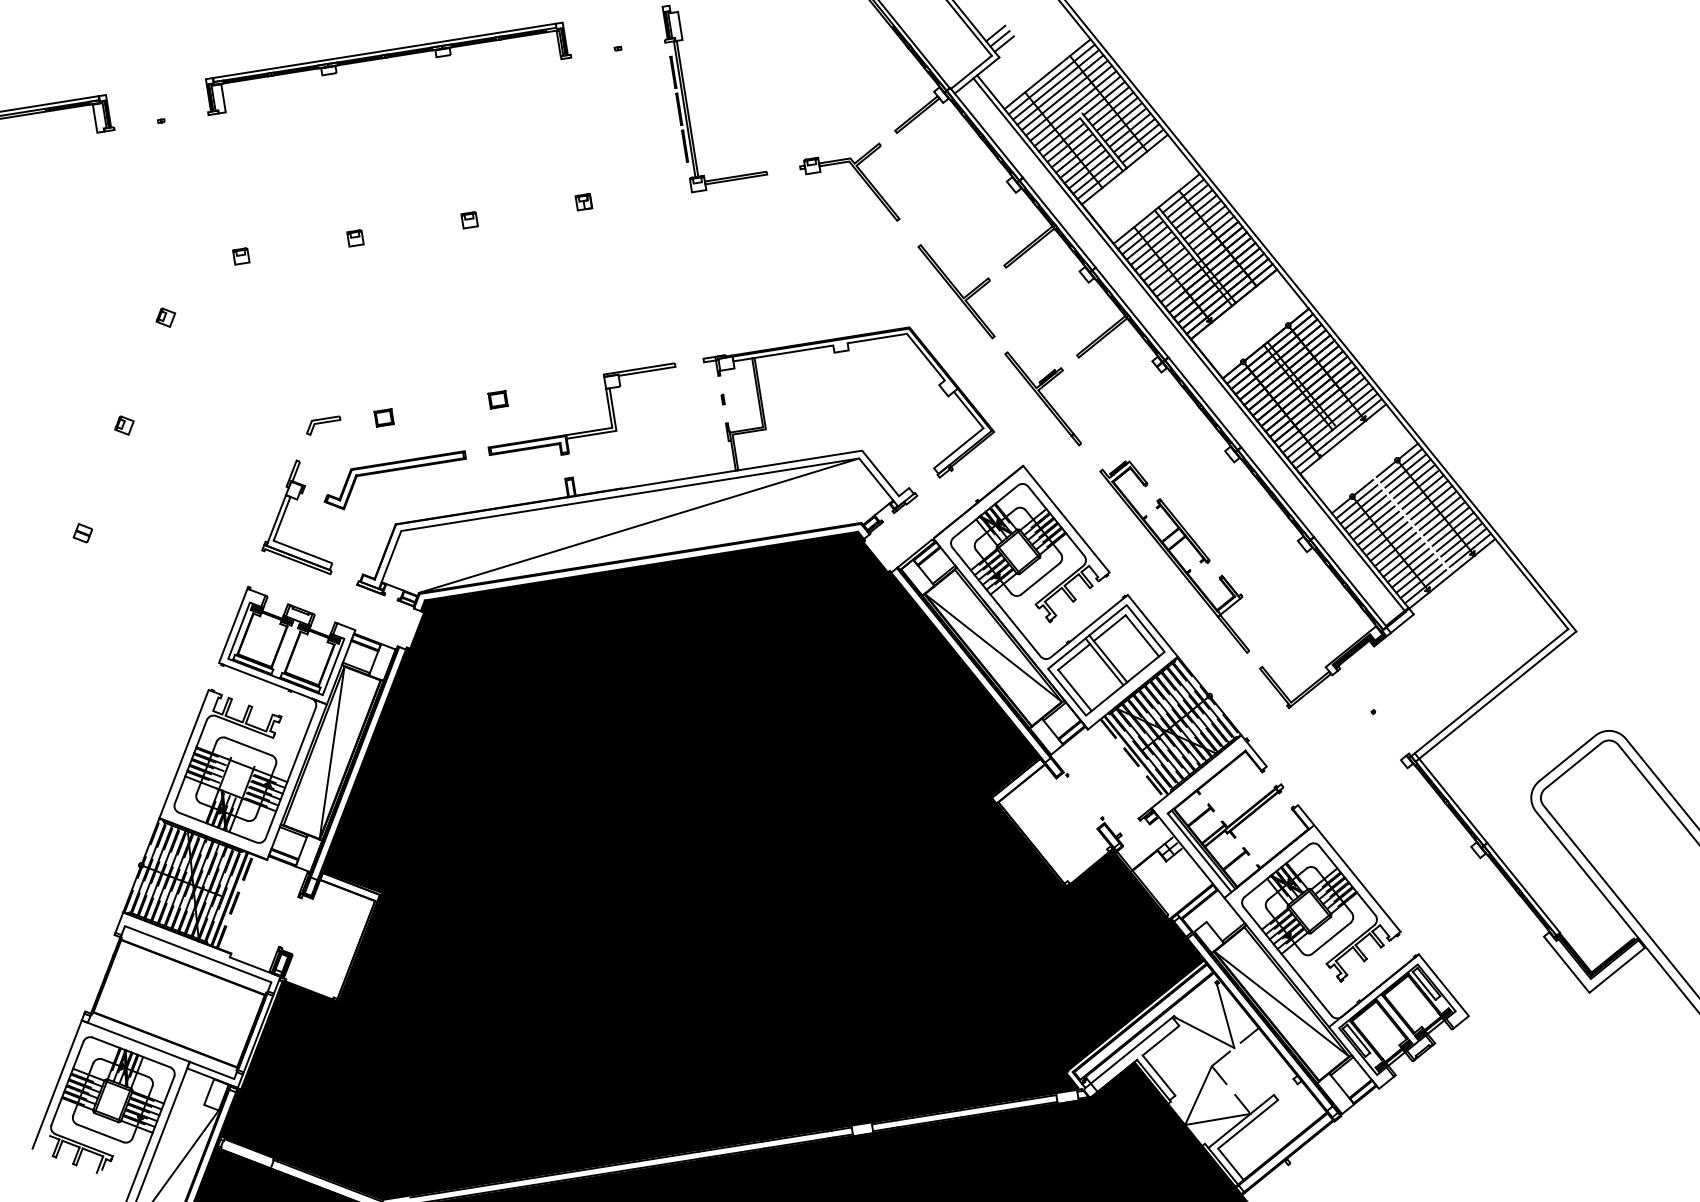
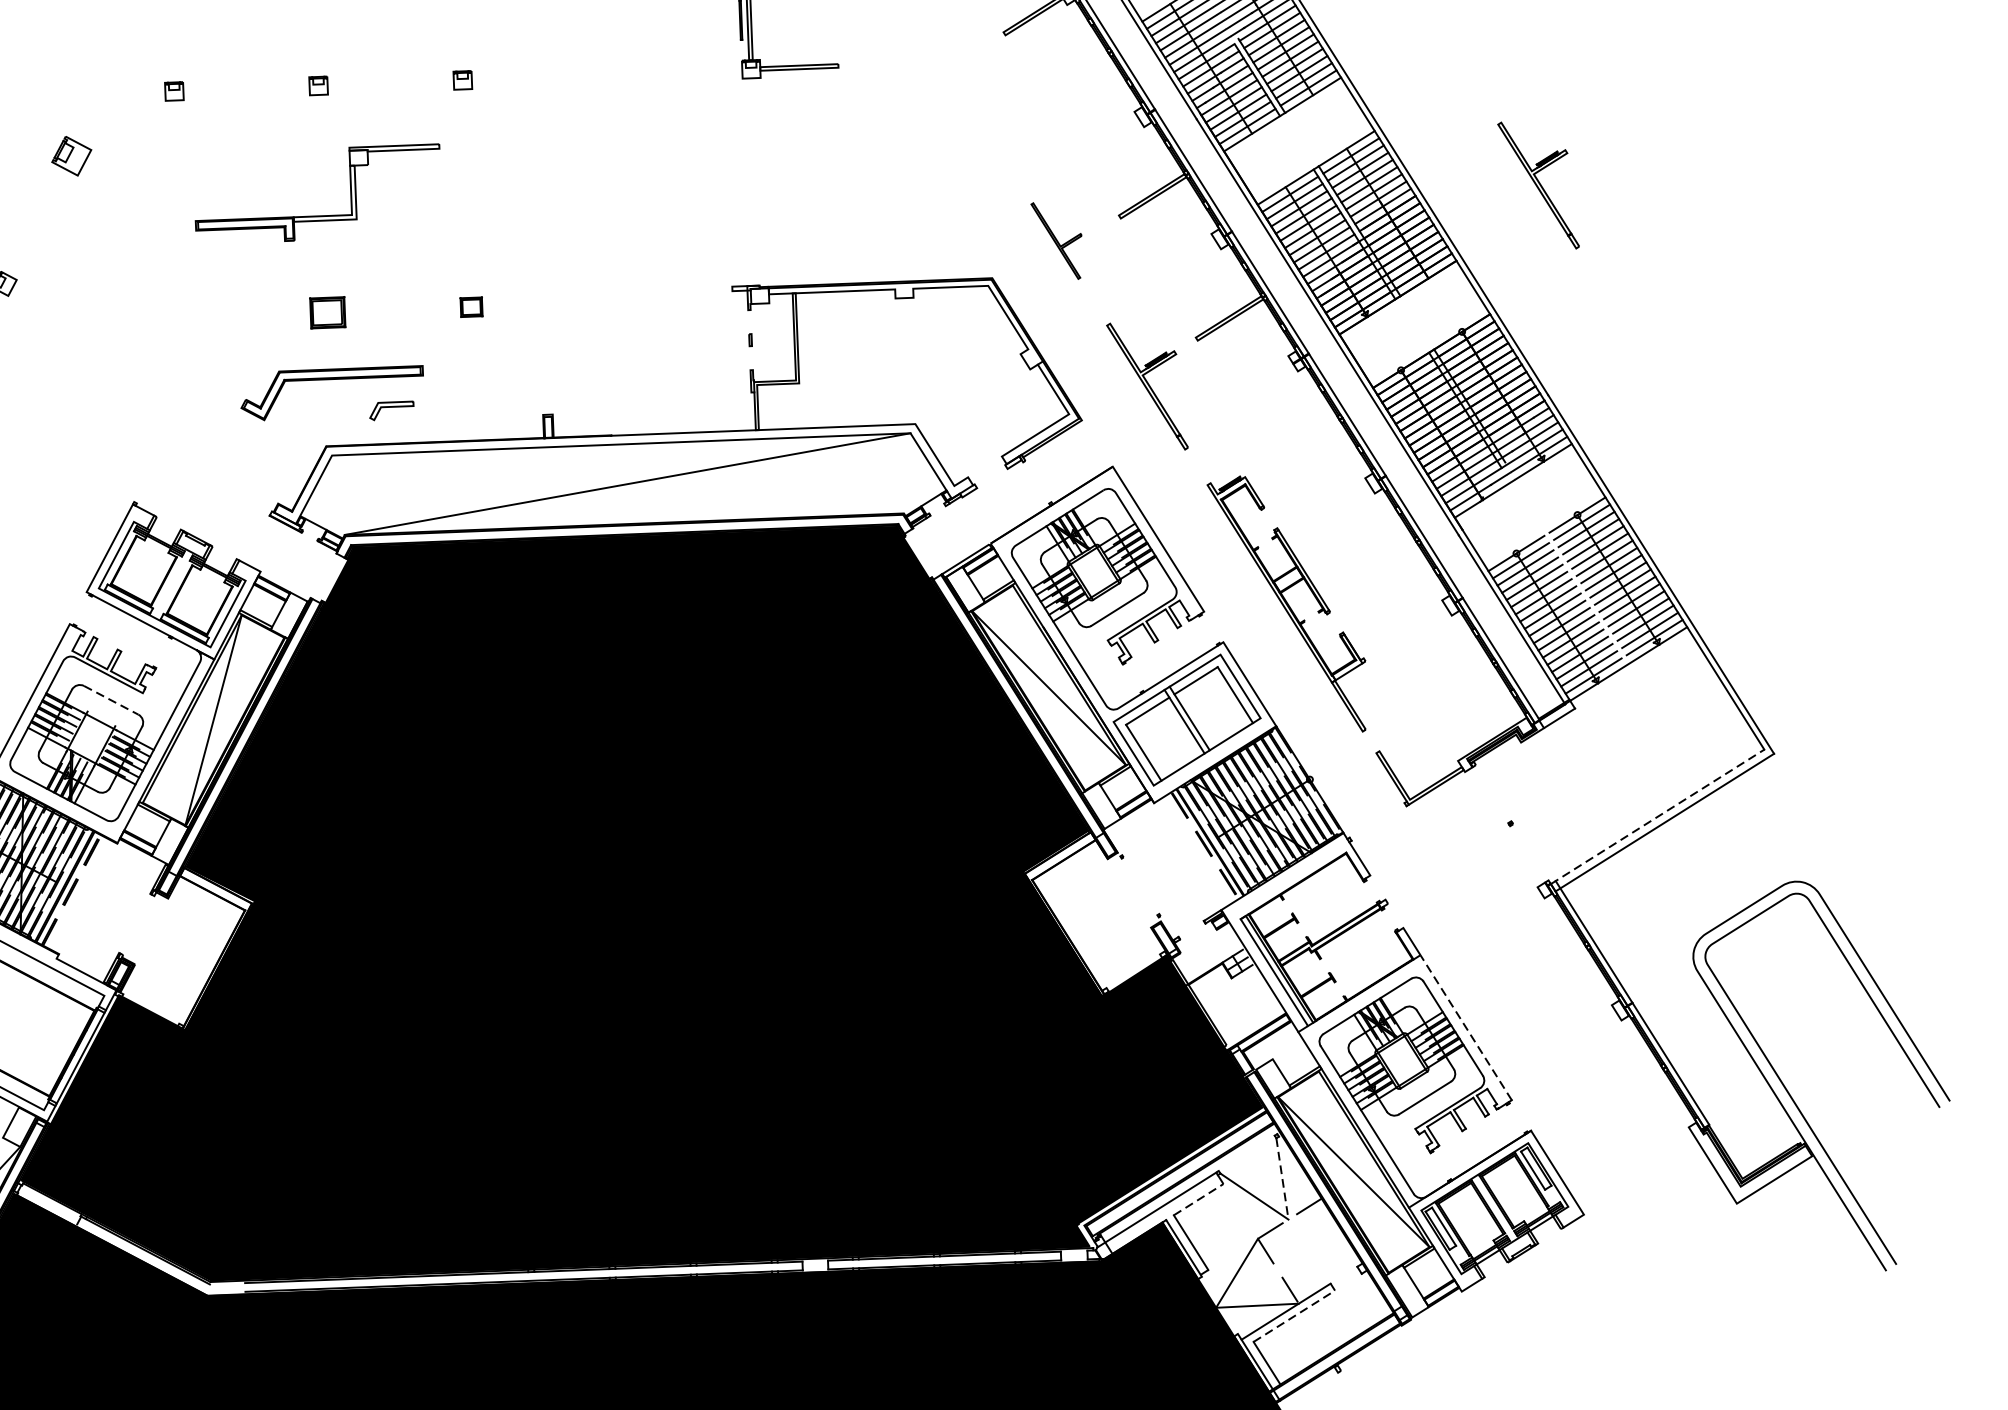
part: (857, 173) -> (950, 79), removed
part: (1334, 201) -> (1537, 184), added
part: (583, 202) -> (606, 75), removed
part: (956, 291) -> (1055, 240), size x0.6
part: (165, 317) -> (71, 155), size x1.6
part: (383, 417) -> (326, 312), size x1.6
part: (323, 425) -> (391, 410), moved
part: (587, 430) -> (320, 214), moved
part: (285, 513) -> (191, 416), removed
line: (1490, 692) -> (1658, 816), solid -> dashed
line: (248, 746) -> (110, 700), solid -> dashed
line: (1357, 878) -> (1466, 1027), solid -> dashed
line: (1225, 1016) -> (1282, 1179), solid -> dashed
line: (1161, 1040) -> (1199, 1199), solid -> dashed
line: (1248, 1124) -> (1294, 1316), solid -> dashed

